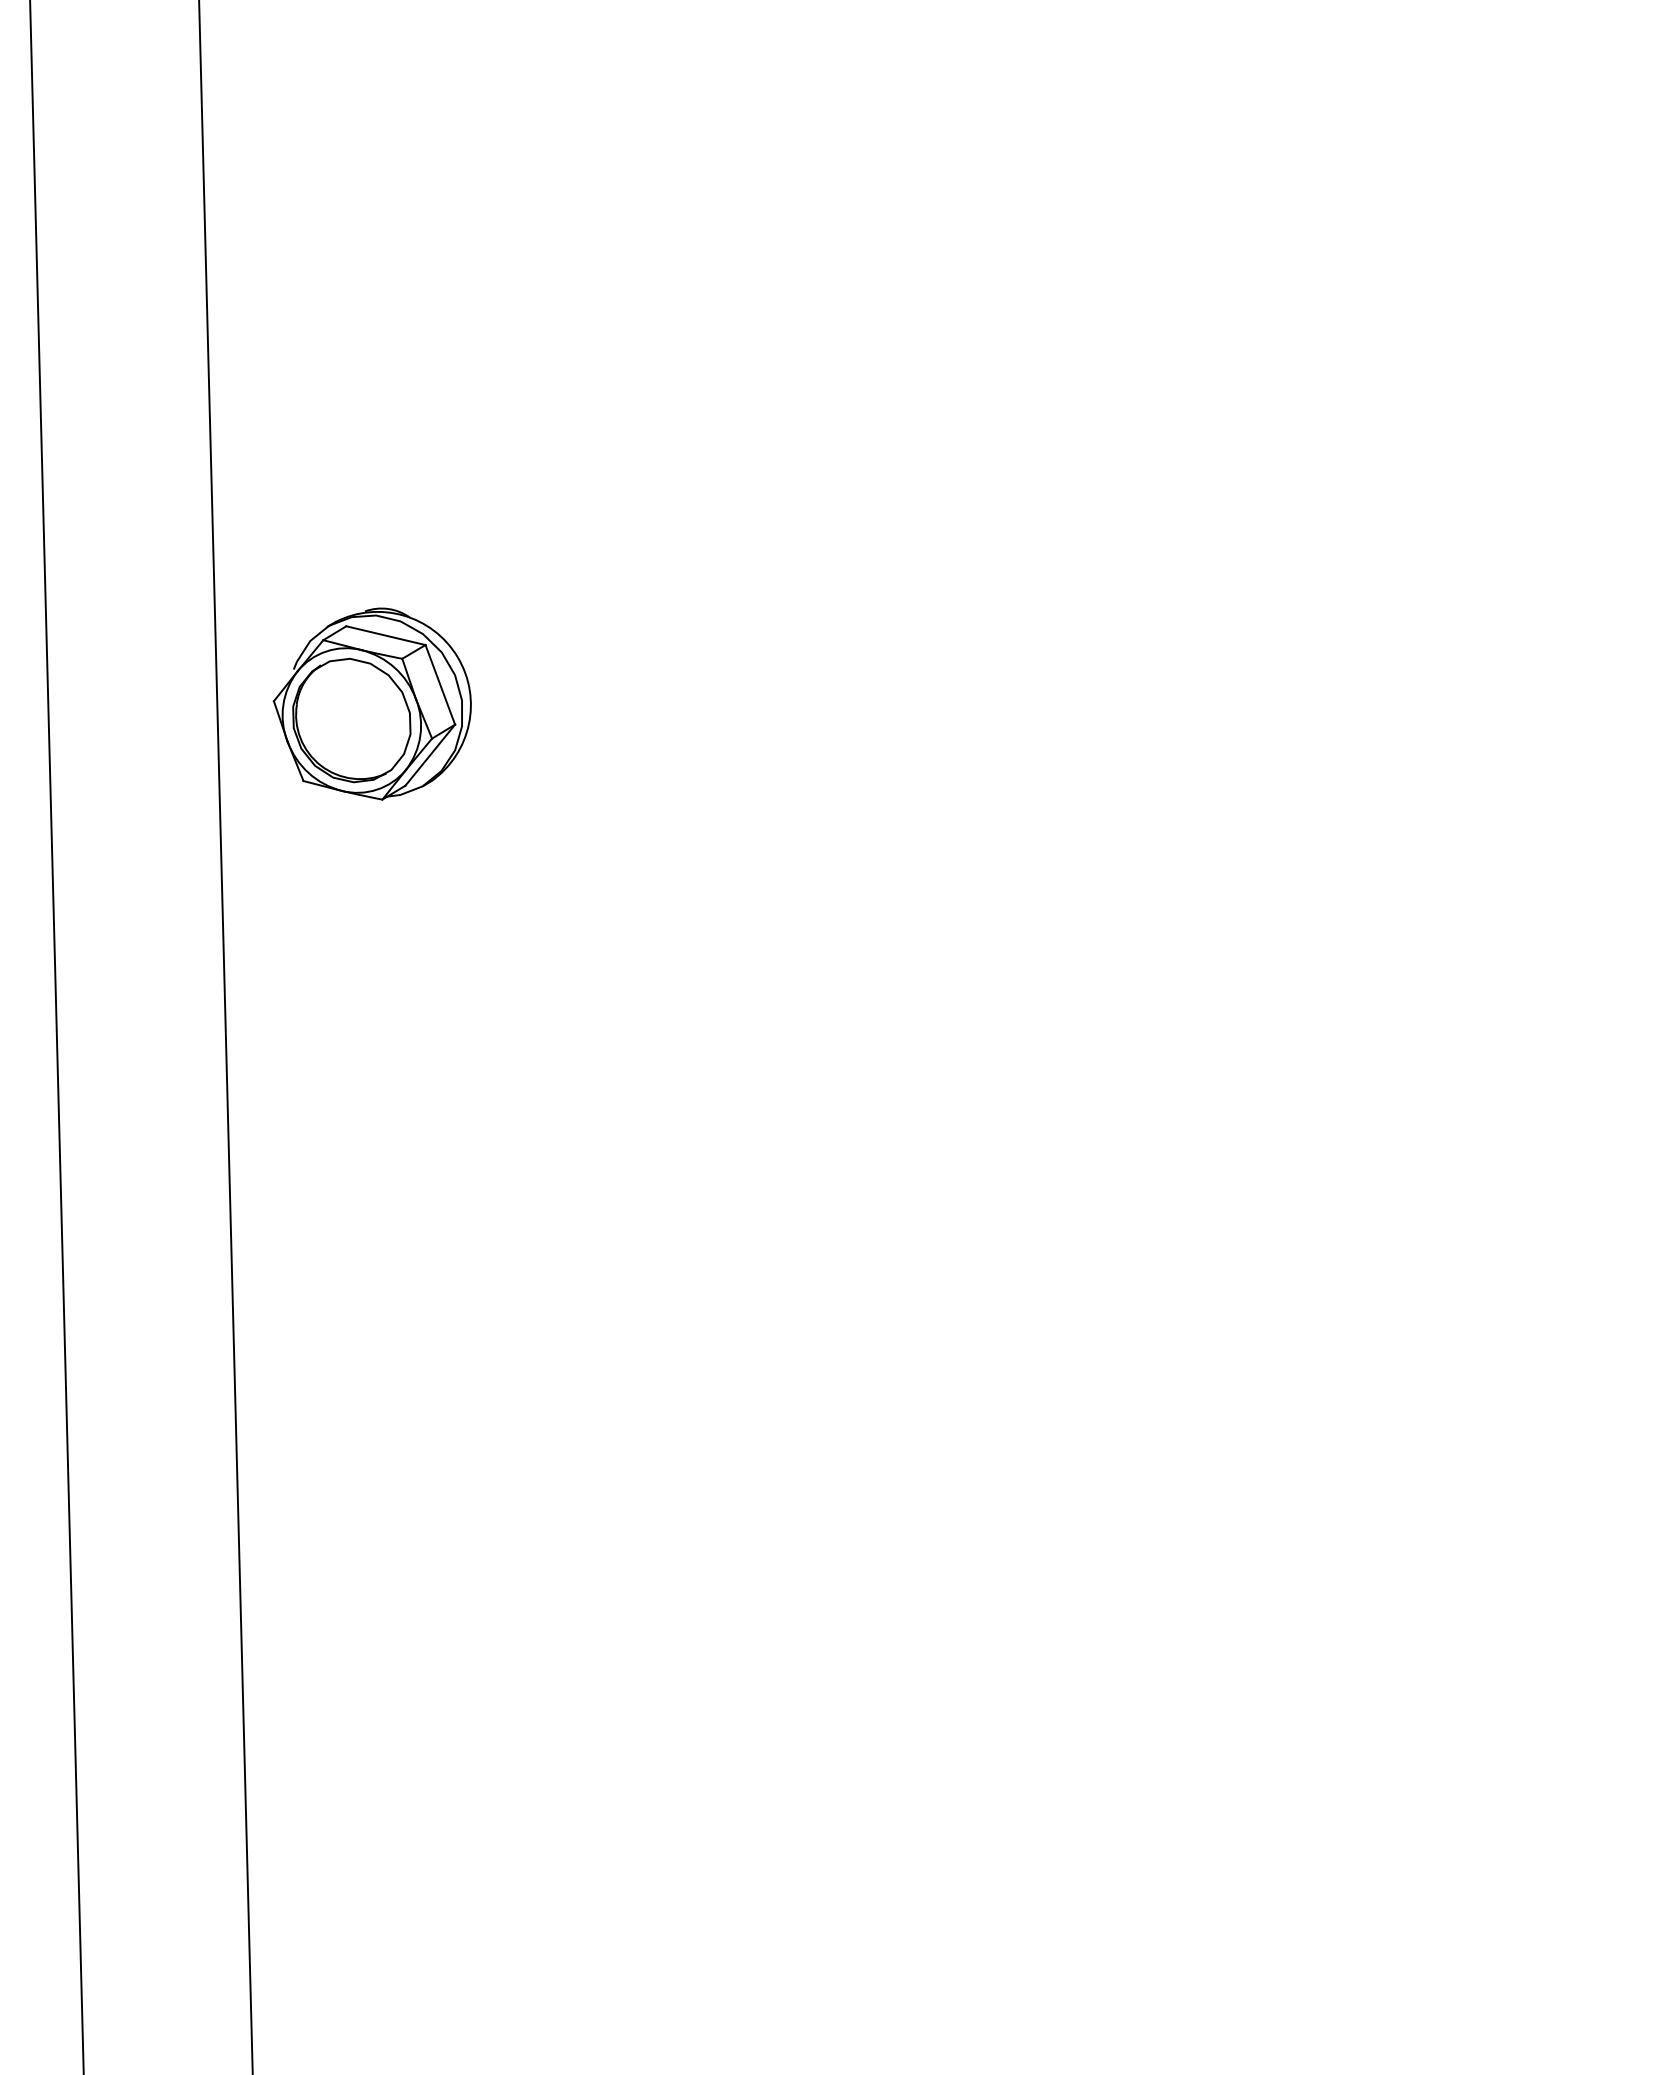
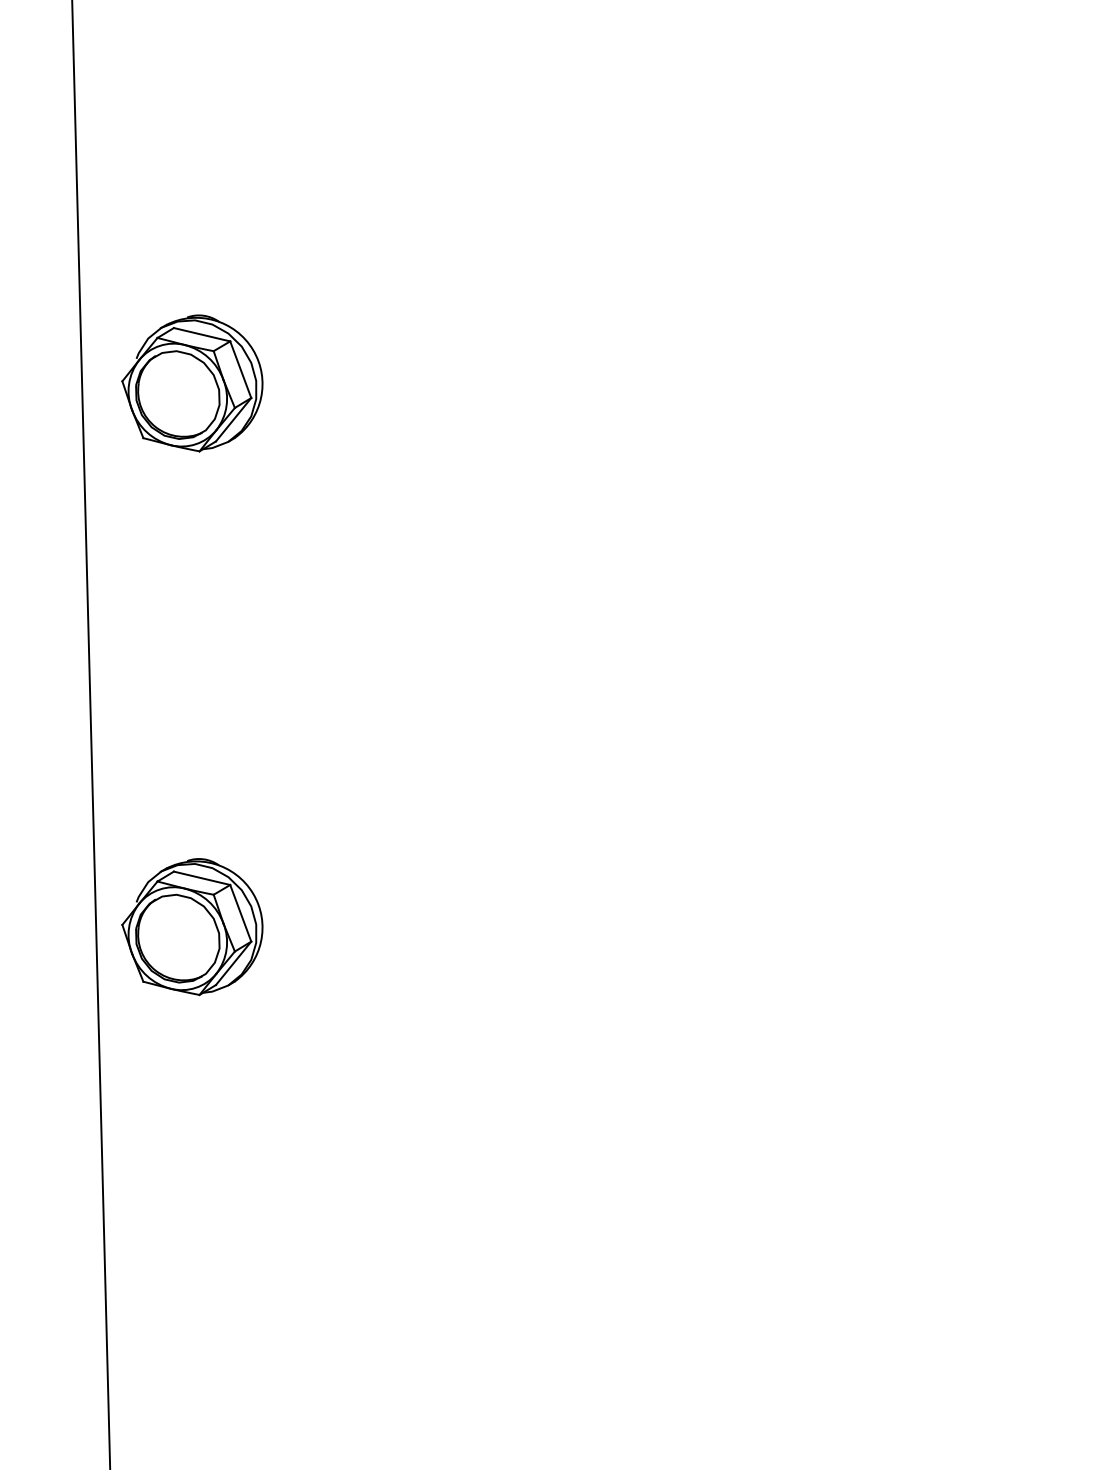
part: (371, 1467) -> (191, 926), added

